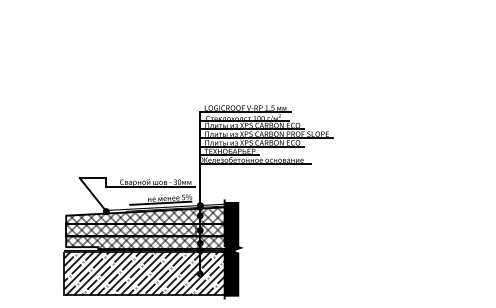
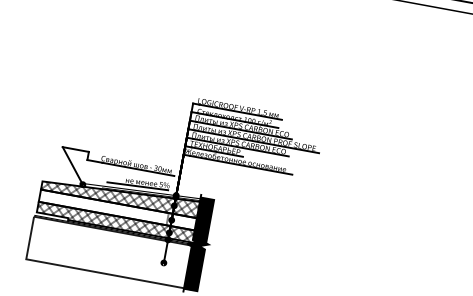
hatch: (148, 230) -> (120, 210), removed
hatch: (147, 273) -> (112, 252), removed

